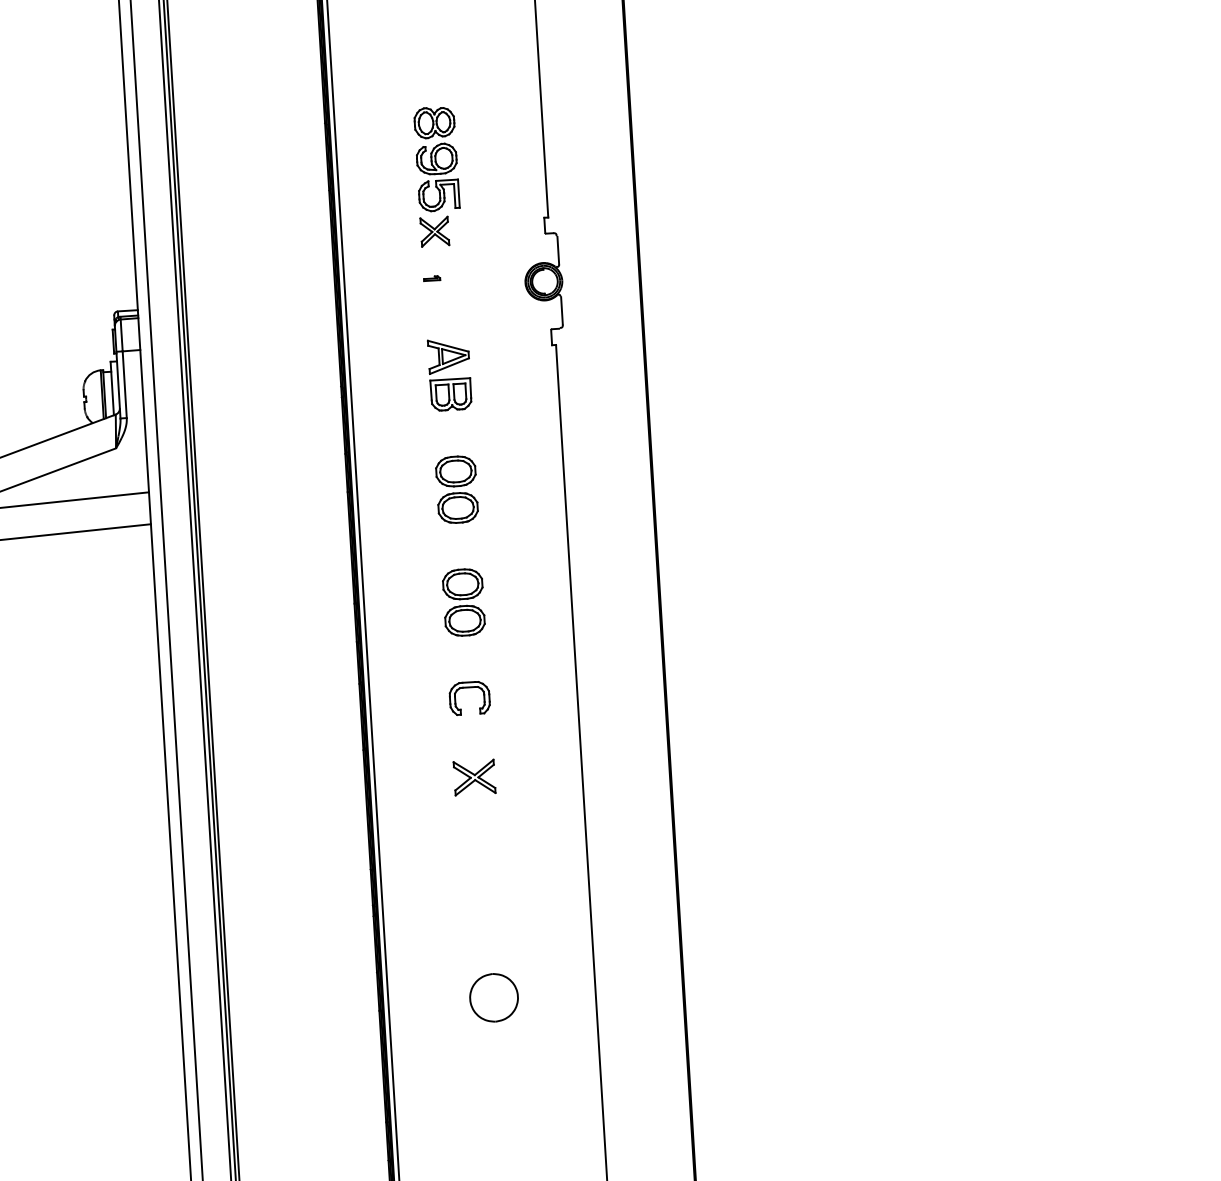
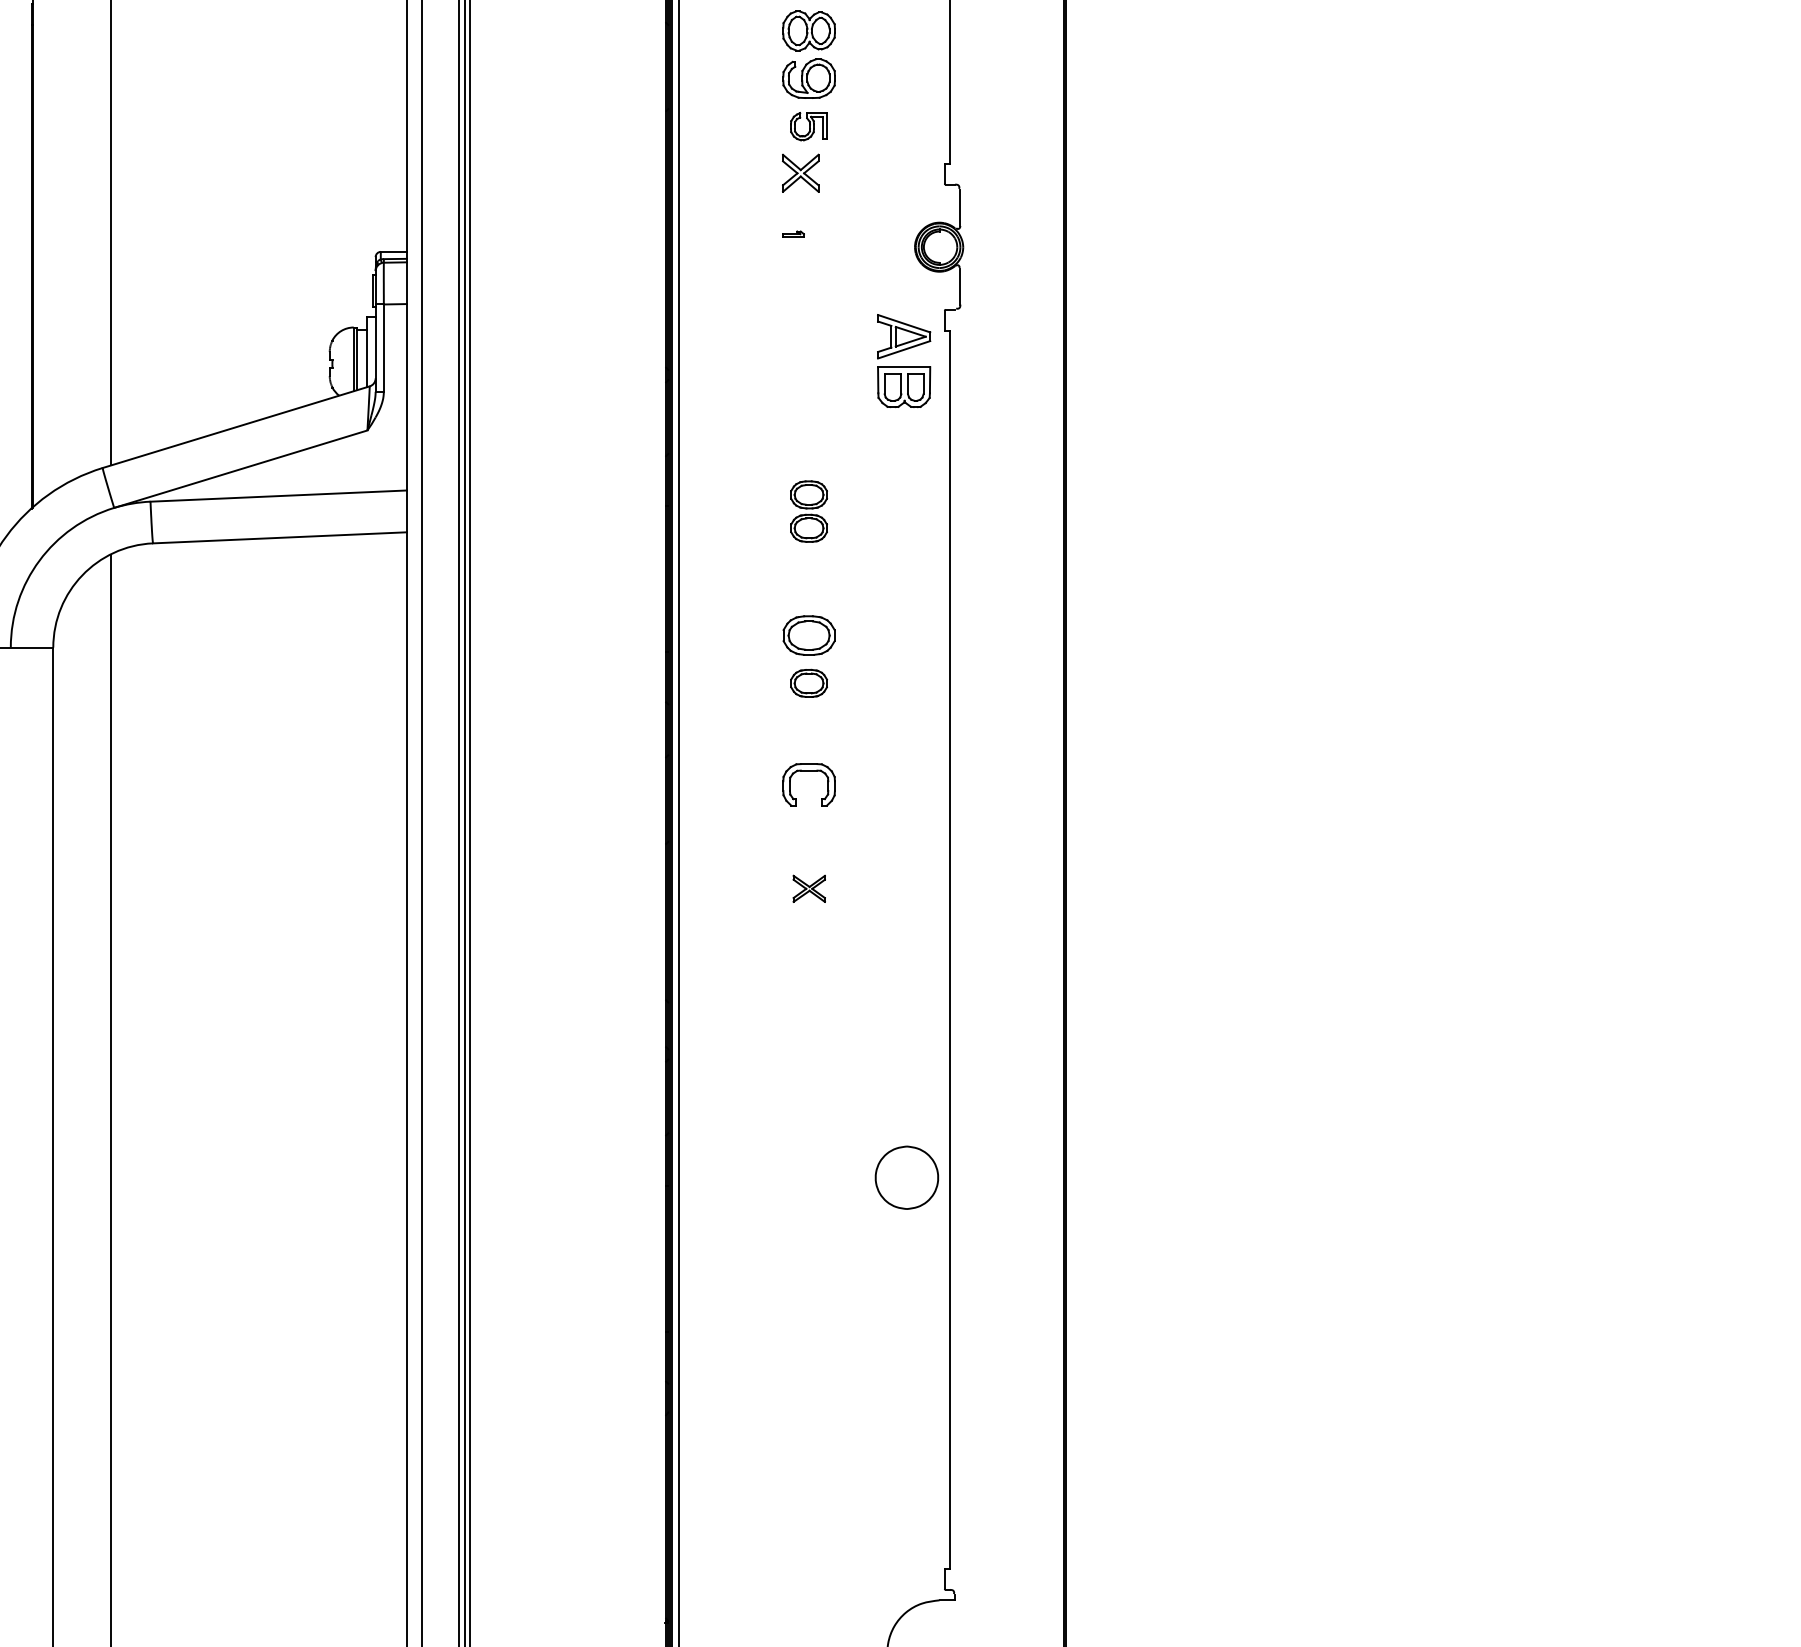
part: (438, 195) -> (808, 126), size x0.7
part: (450, 374) -> (904, 360), moved
part: (456, 489) -> (808, 511), size x0.7
part: (464, 620) -> (808, 683), size x0.7
part: (474, 777) -> (809, 888), size x0.6
part: (493, 997) -> (906, 1177), moved

